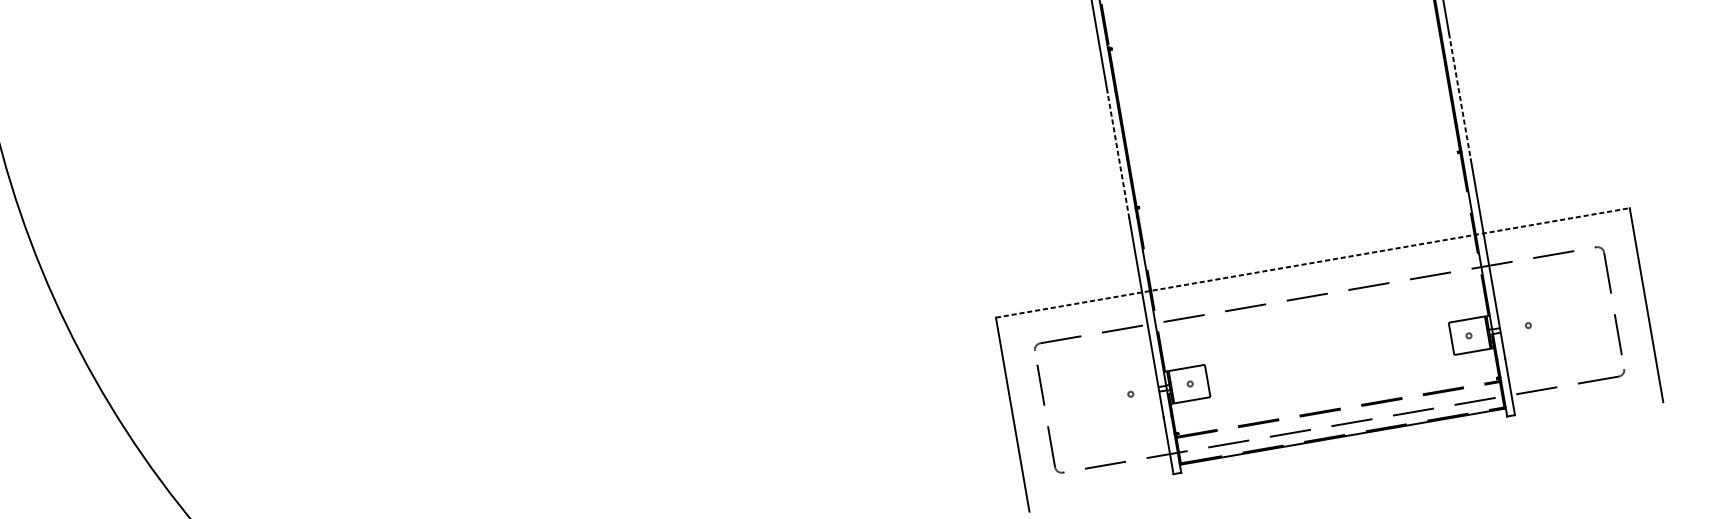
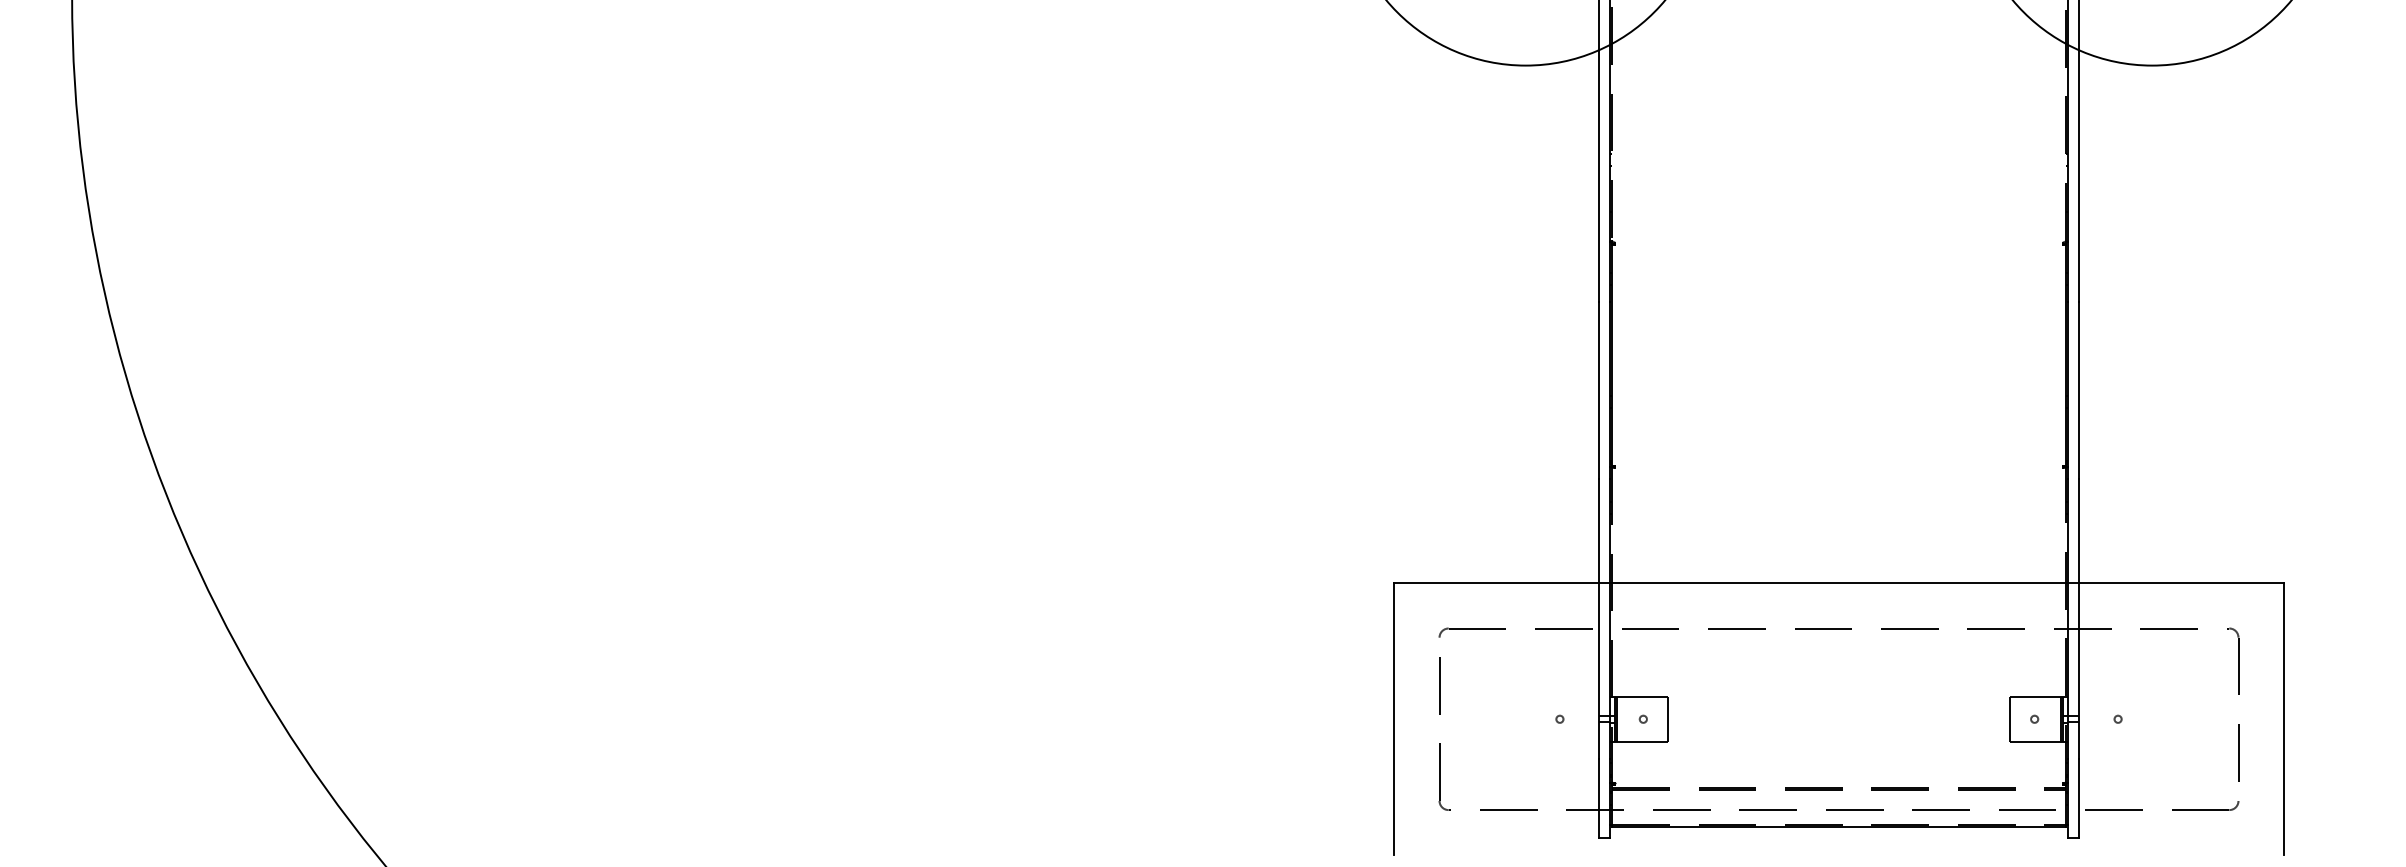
line: (1459, 96) -> (2078, 390), dashed -> solid
line: (1118, 155) -> (1599, 390), dashed -> solid
line: (1313, 263) -> (1839, 583), dashed -> solid

